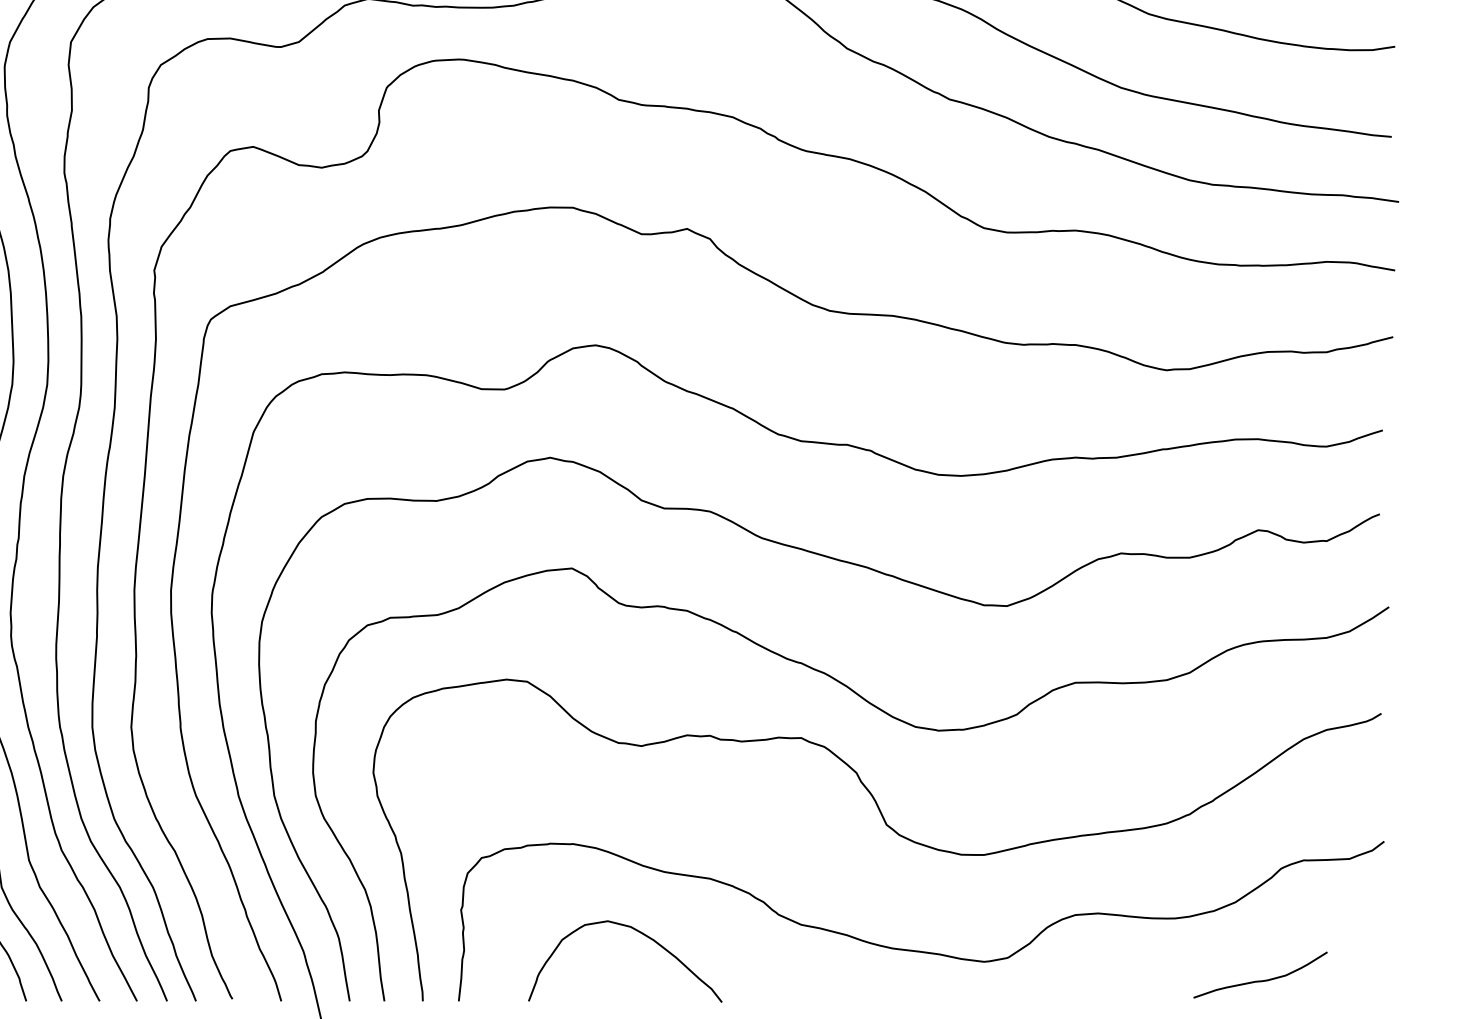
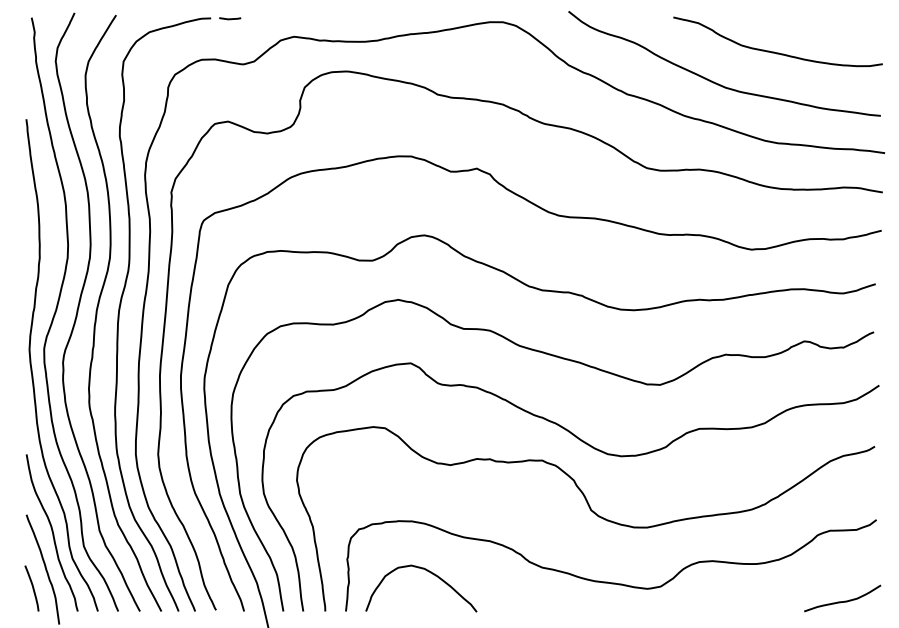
curve: (637, 933) -> (428, 572), moved
curve: (1263, 978) -> (844, 600), moved

